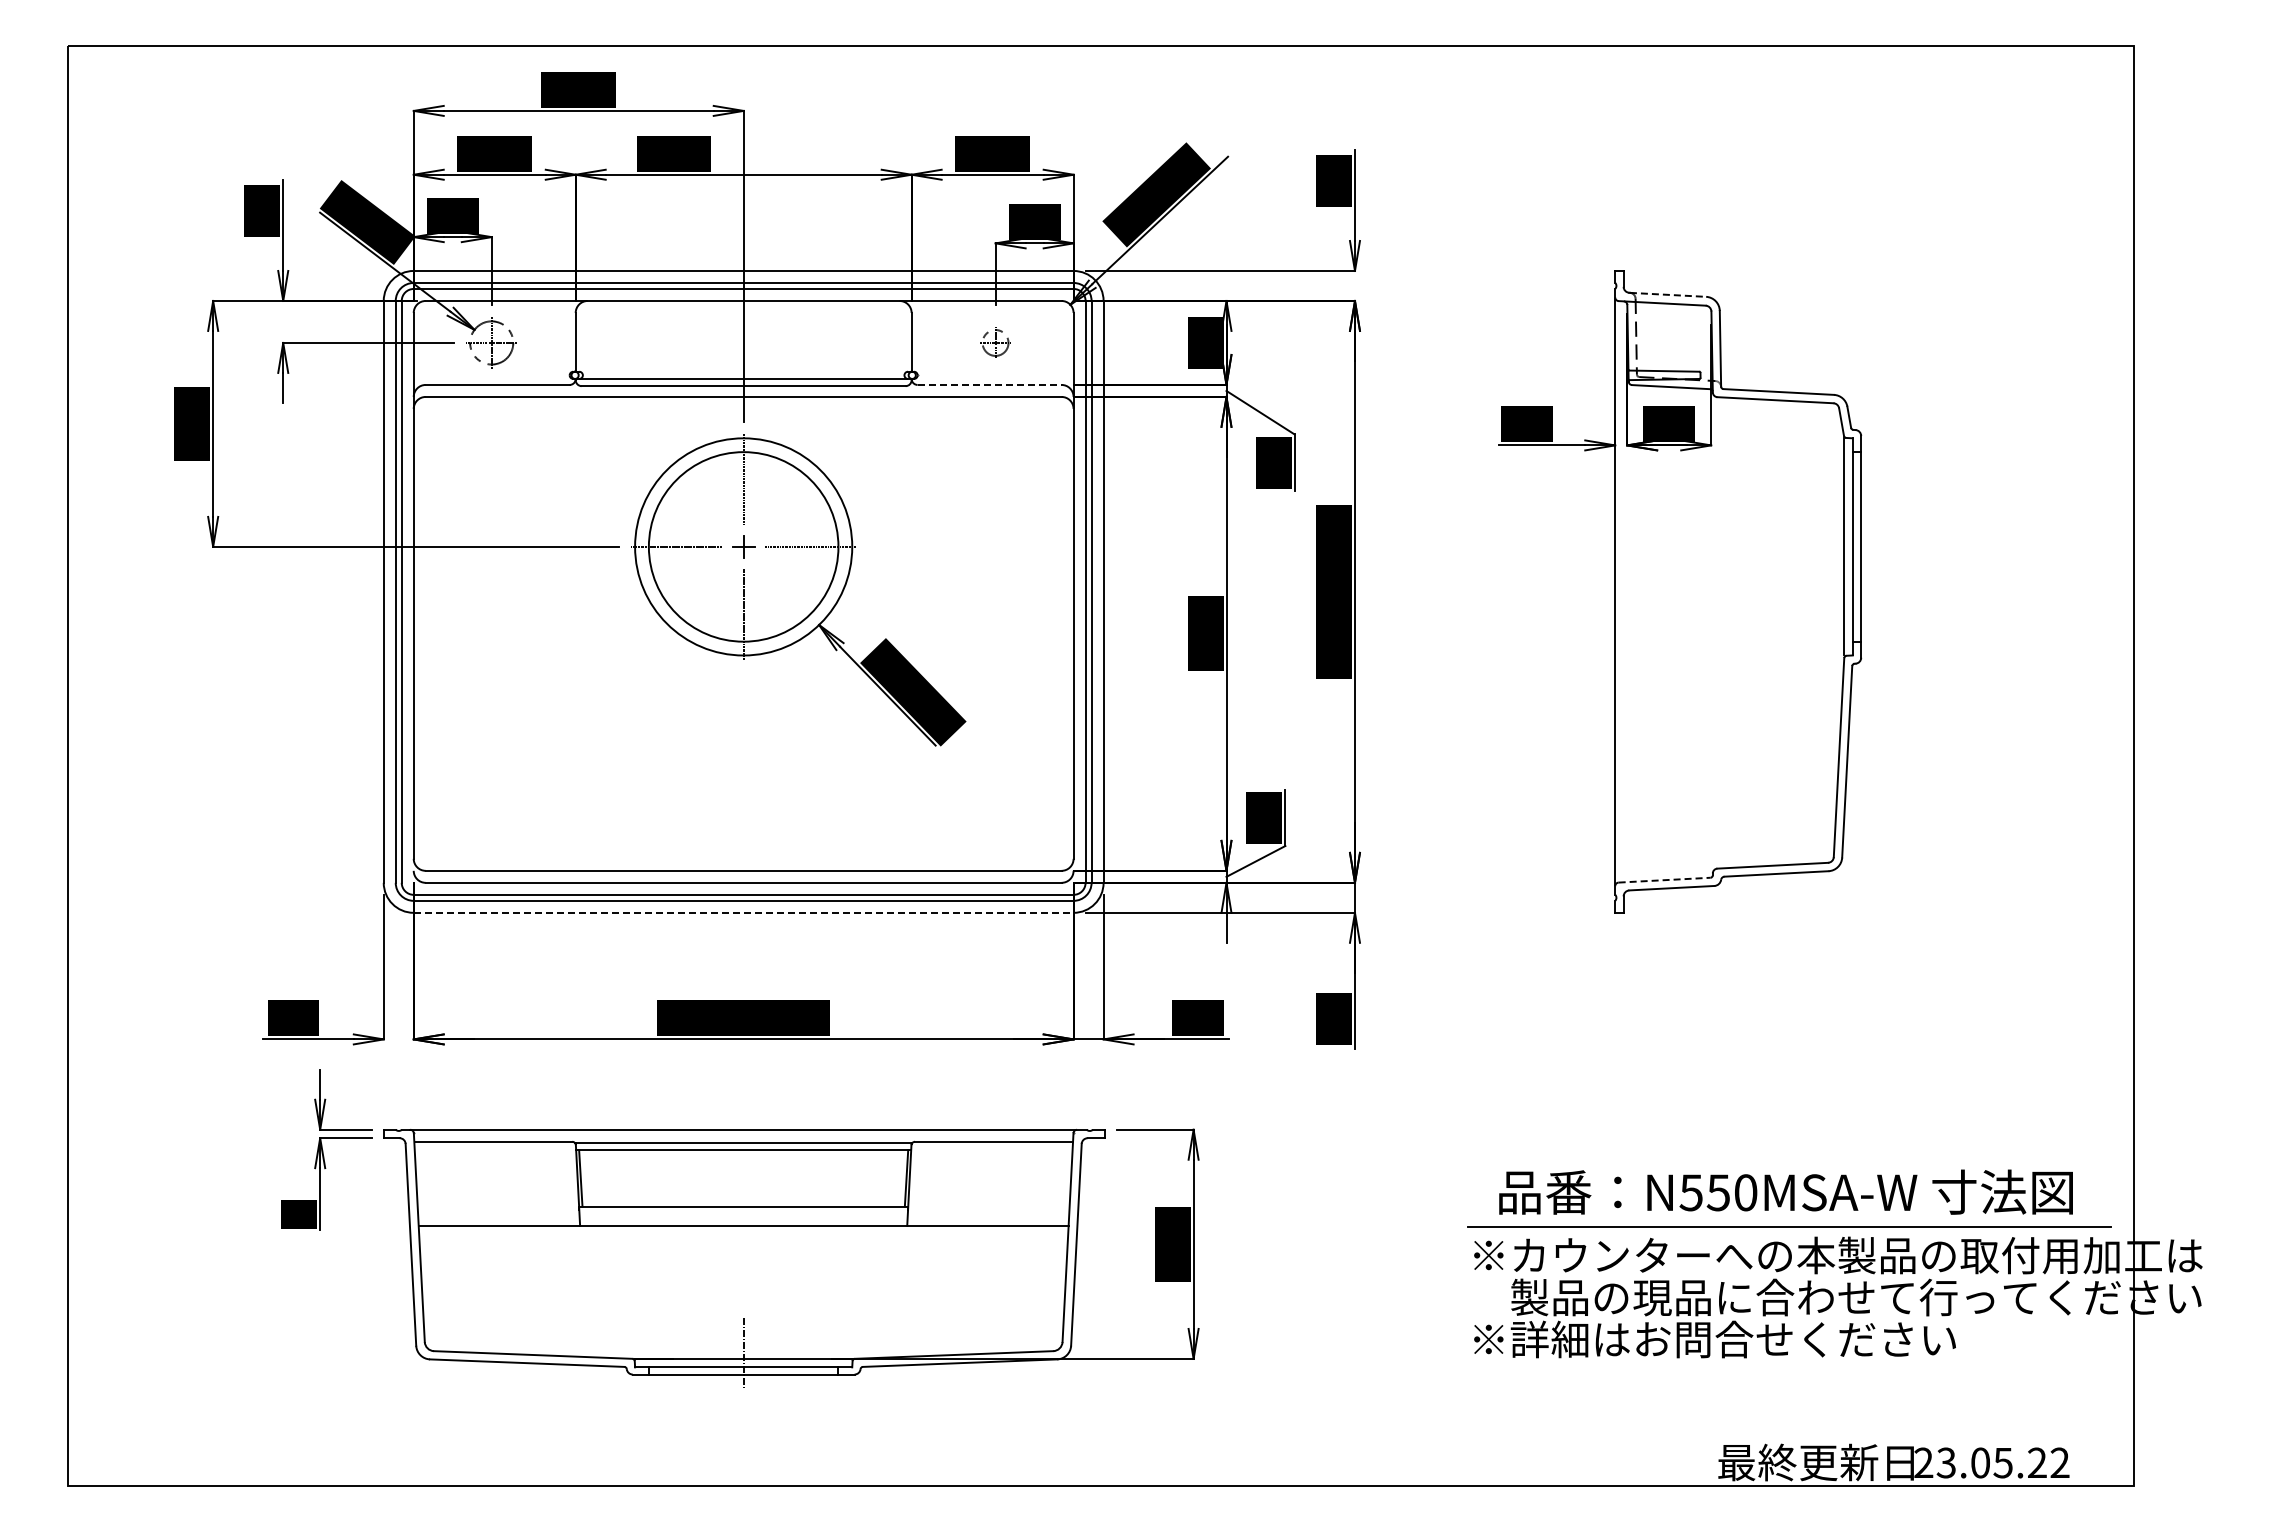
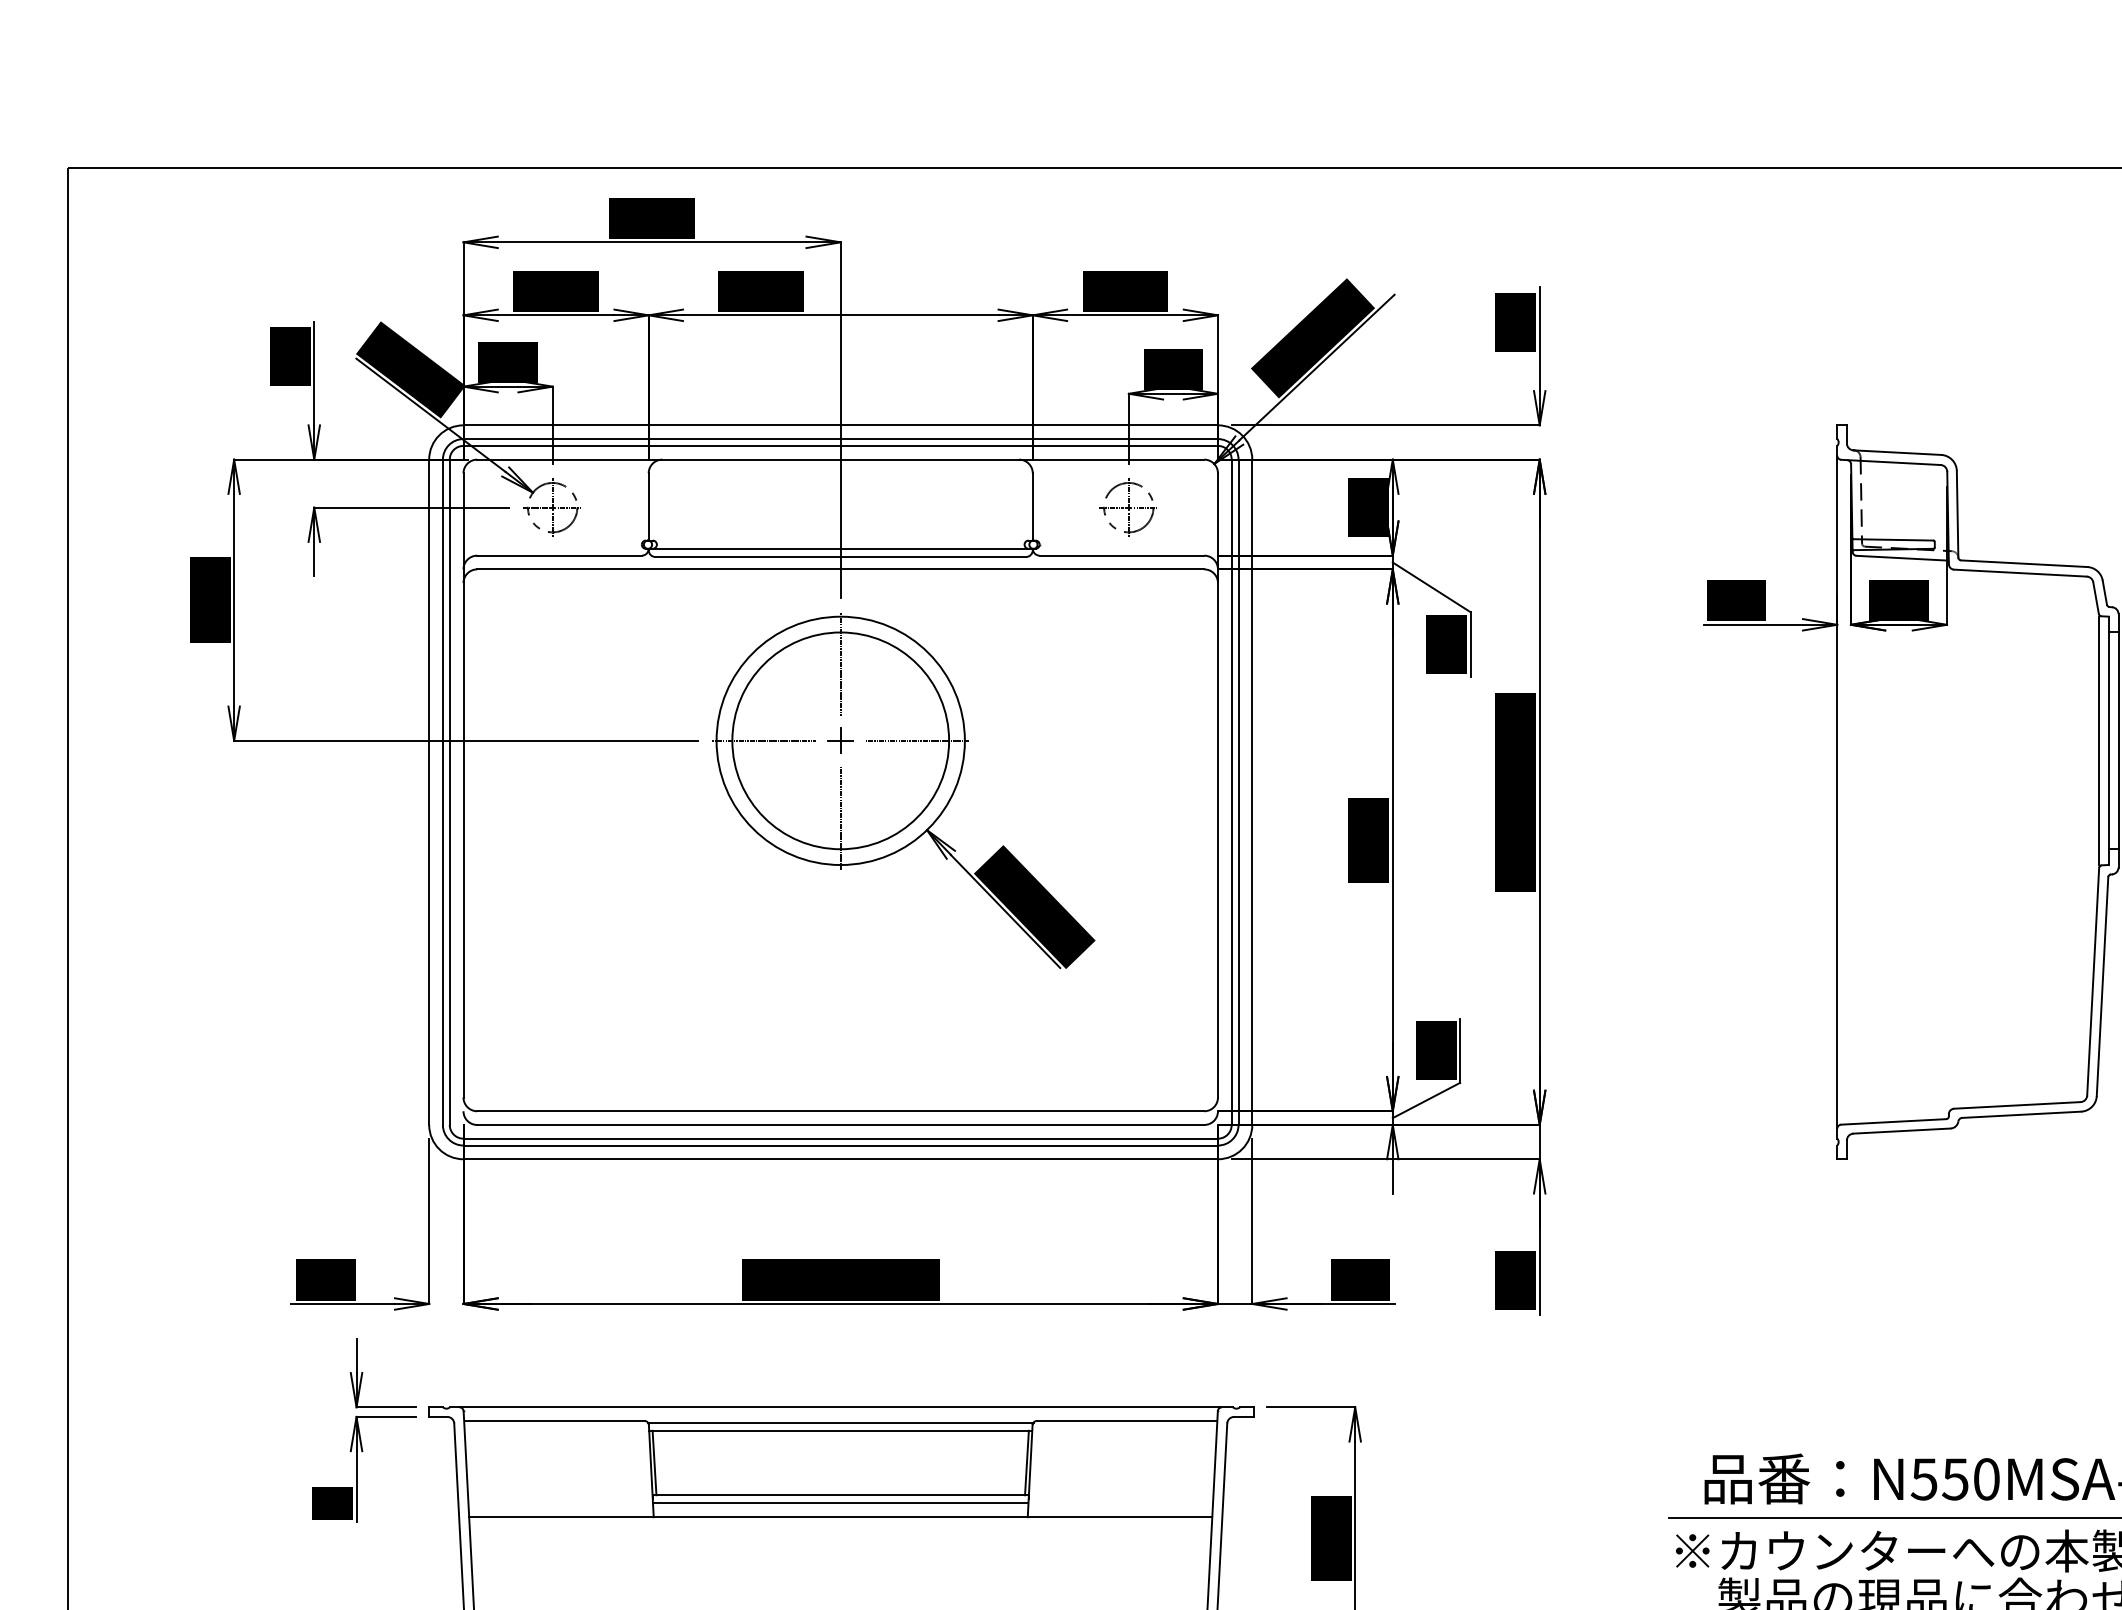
line: (1668, 294) -> (1898, 452), dashed -> solid
part: (995, 342) -> (1128, 507), size x1.67
line: (989, 384) -> (1121, 555), dashed -> solid
line: (1665, 880) -> (1894, 1122), dashed -> solid
line: (743, 912) -> (840, 1158), dashed -> solid
line: (743, 1213) -> (840, 1503), added

